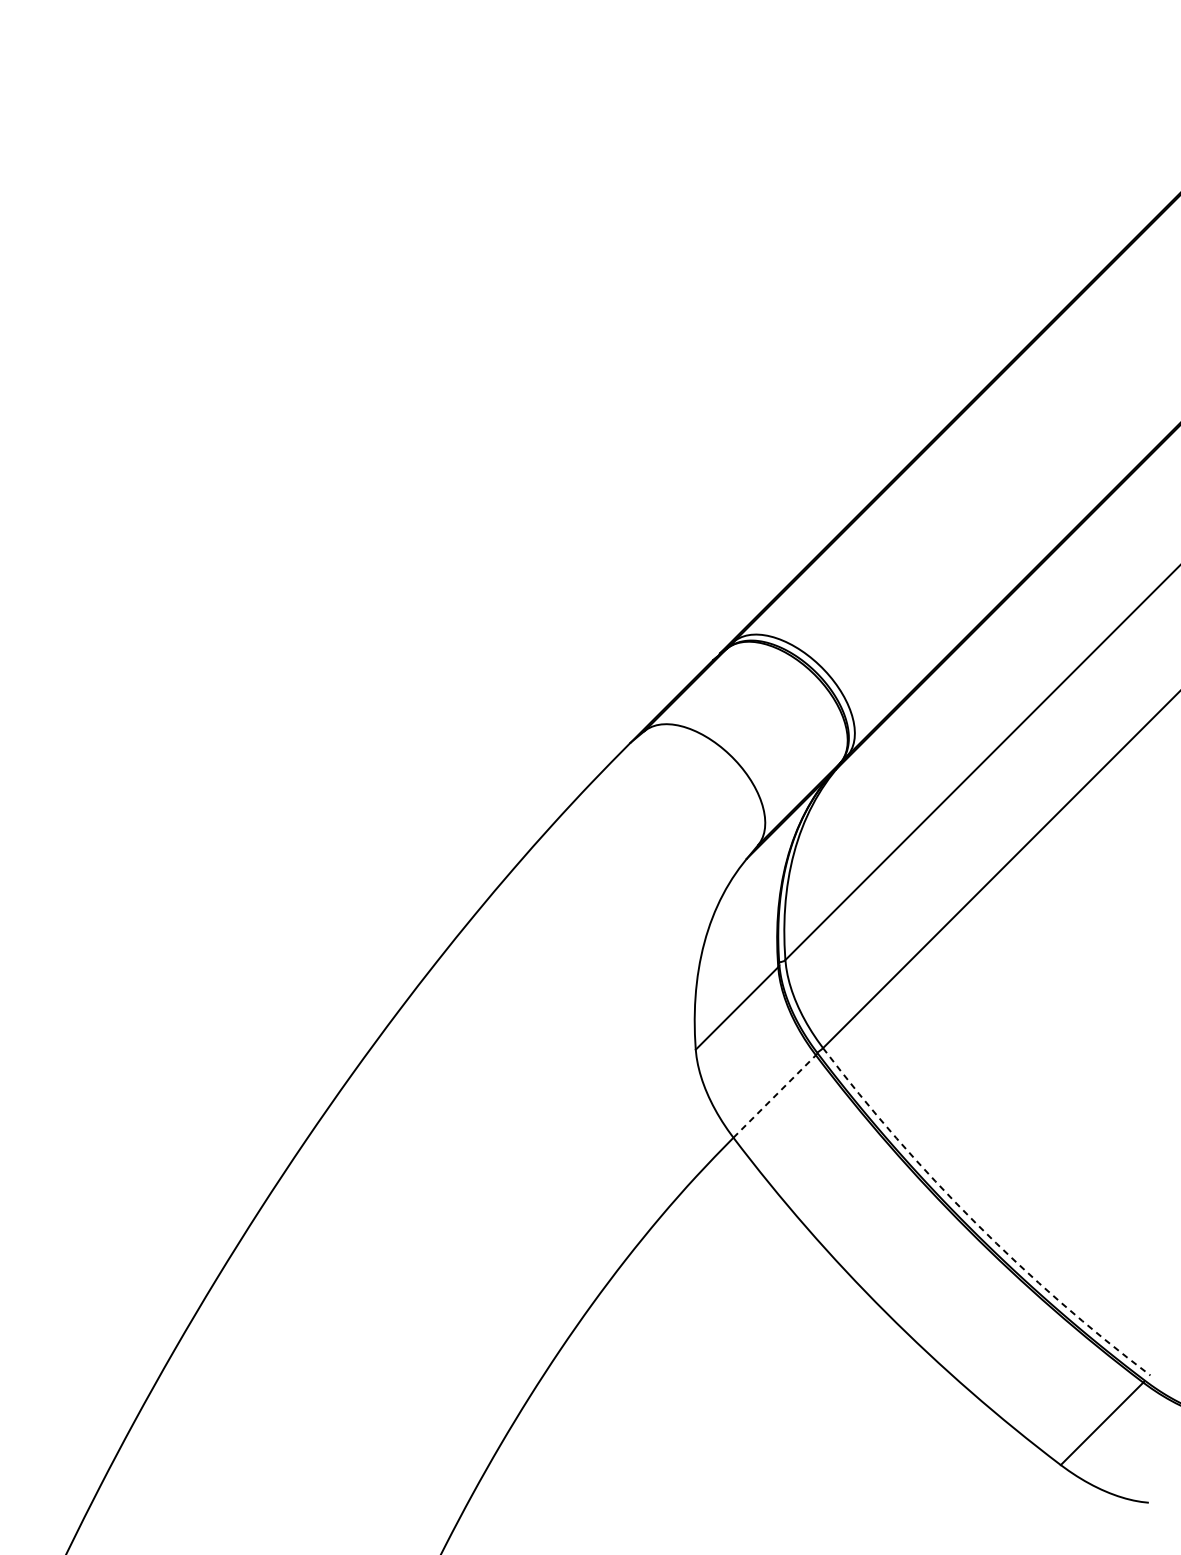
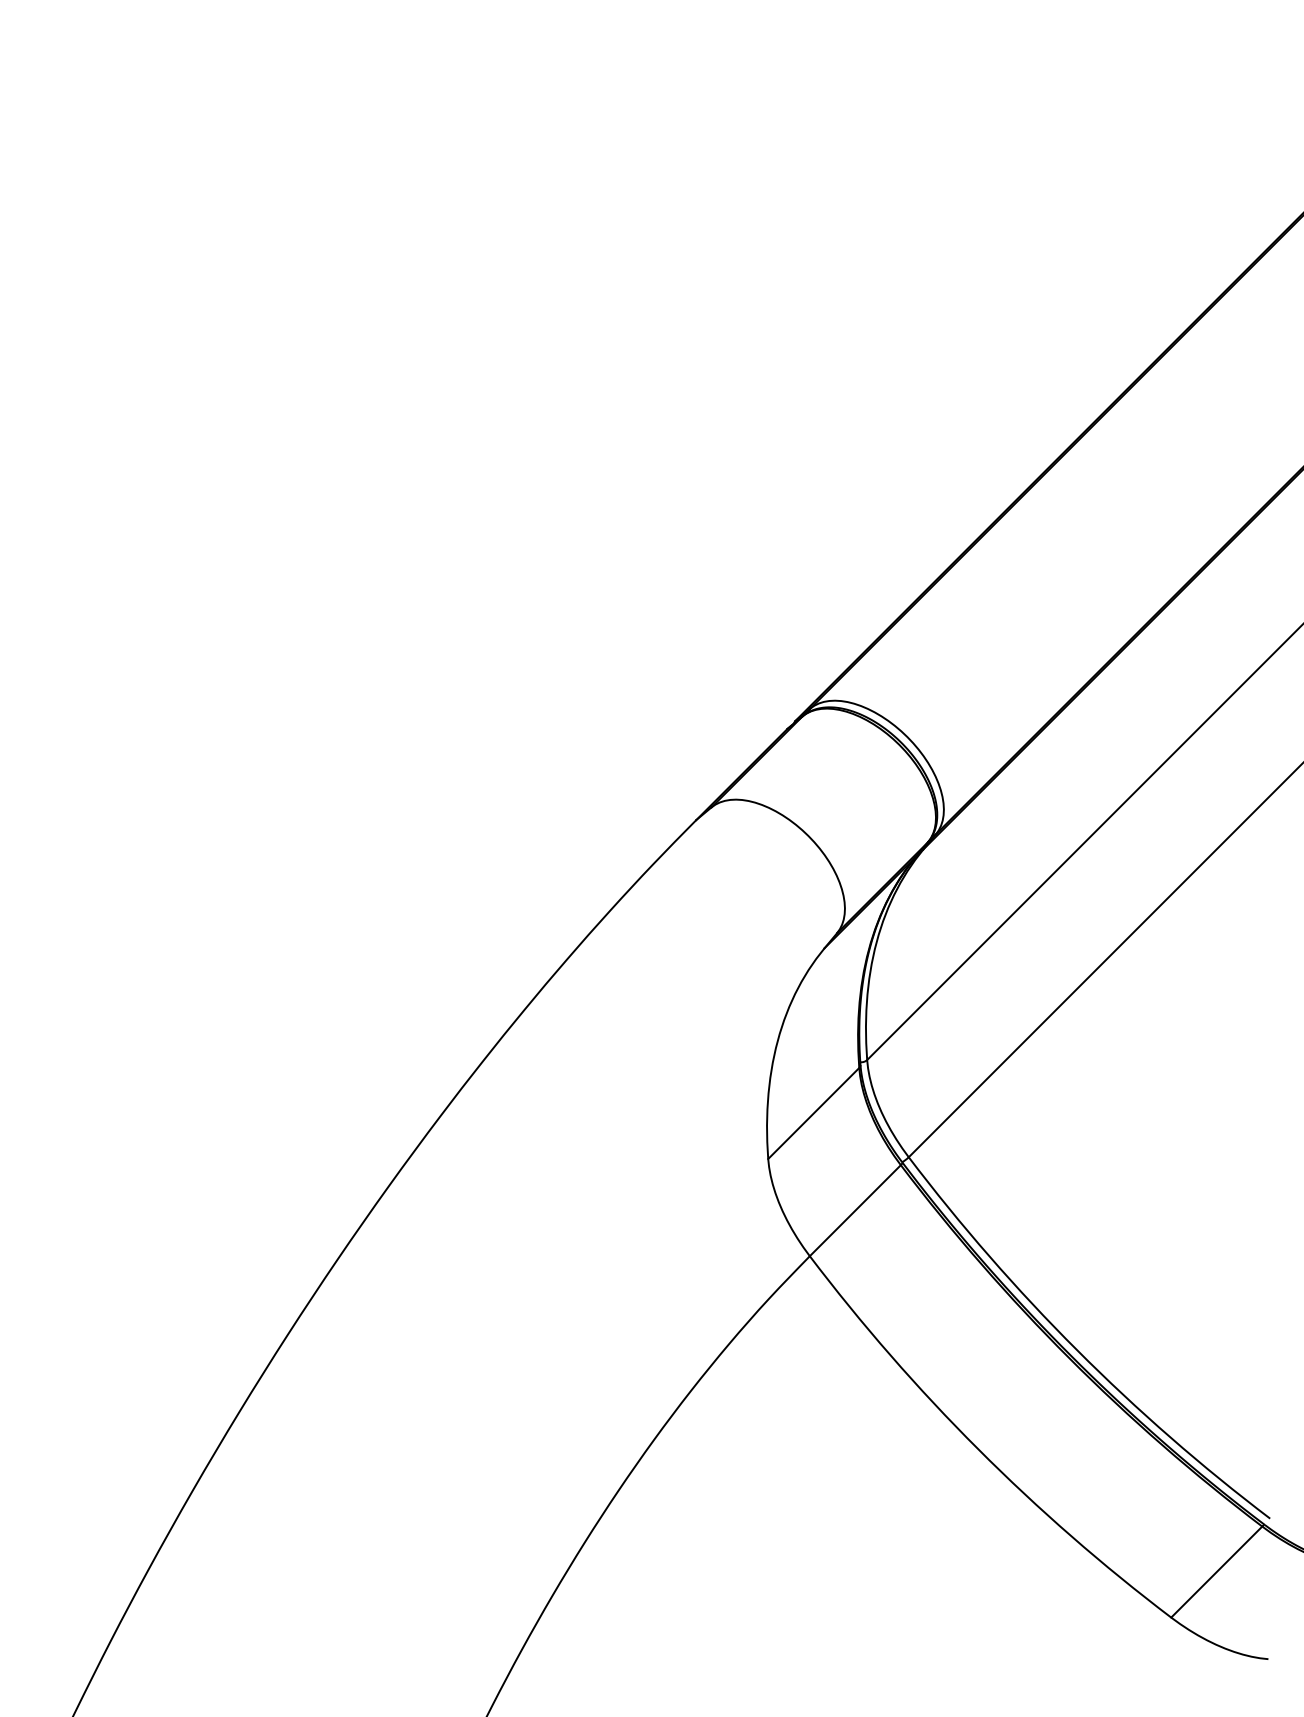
line: (774, 1096) -> (855, 1210), dashed -> solid
arc: (975, 1223) -> (1077, 1350), dashed -> solid

